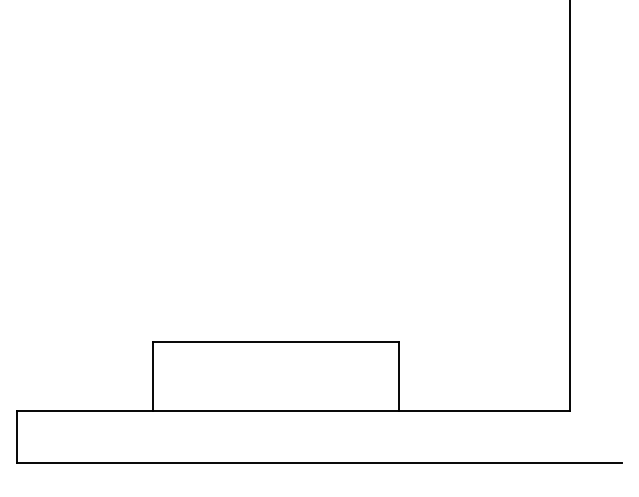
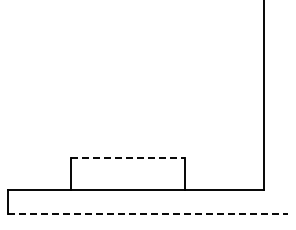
line: (277, 342) -> (128, 158), solid -> dashed
line: (320, 463) -> (148, 214), solid -> dashed

